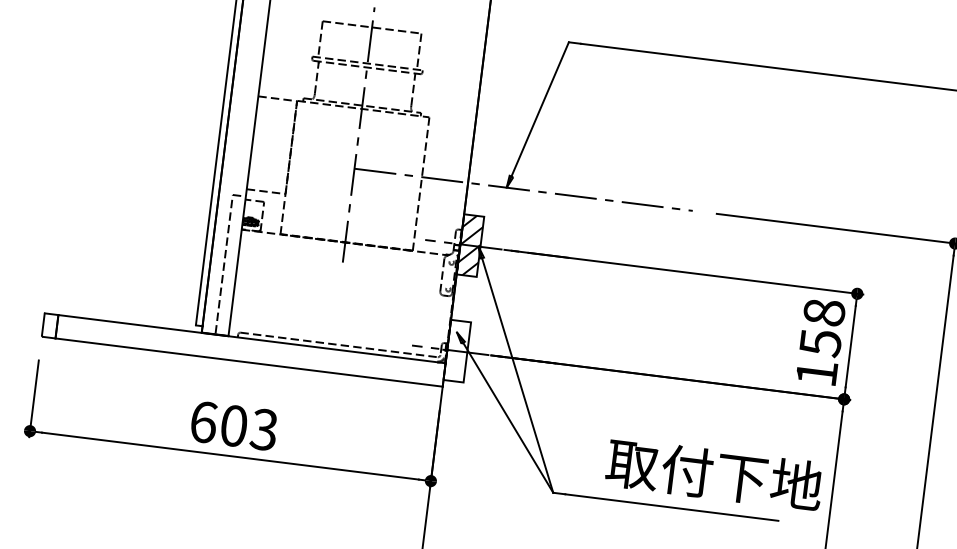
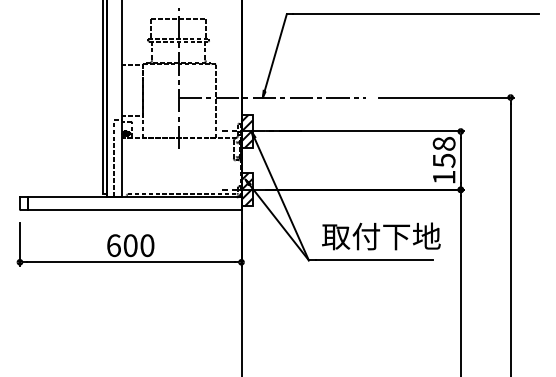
hatch: (456, 350) -> (246, 189), added
text: (264, 429) -> (147, 245), 603 -> 600
text: (714, 474) -> (381, 236), moved

